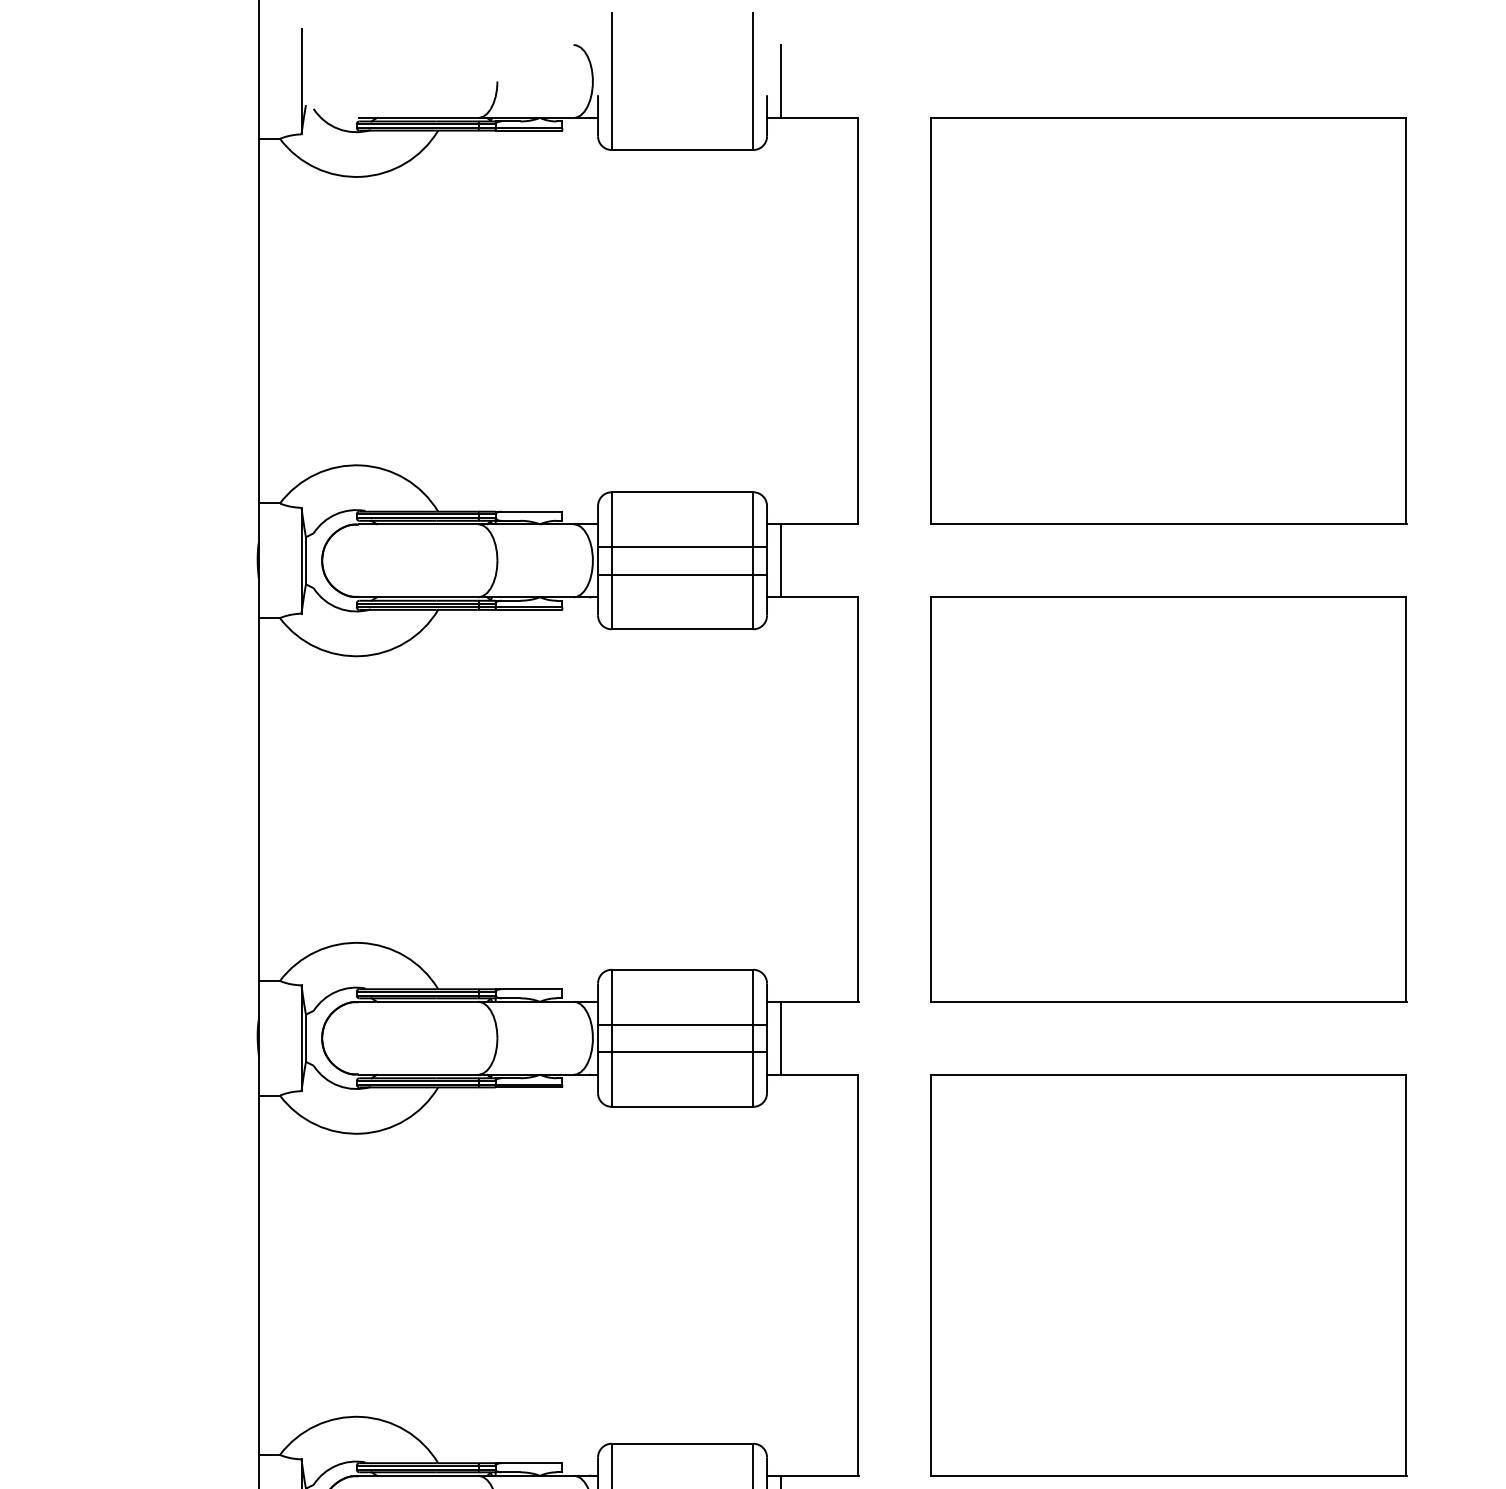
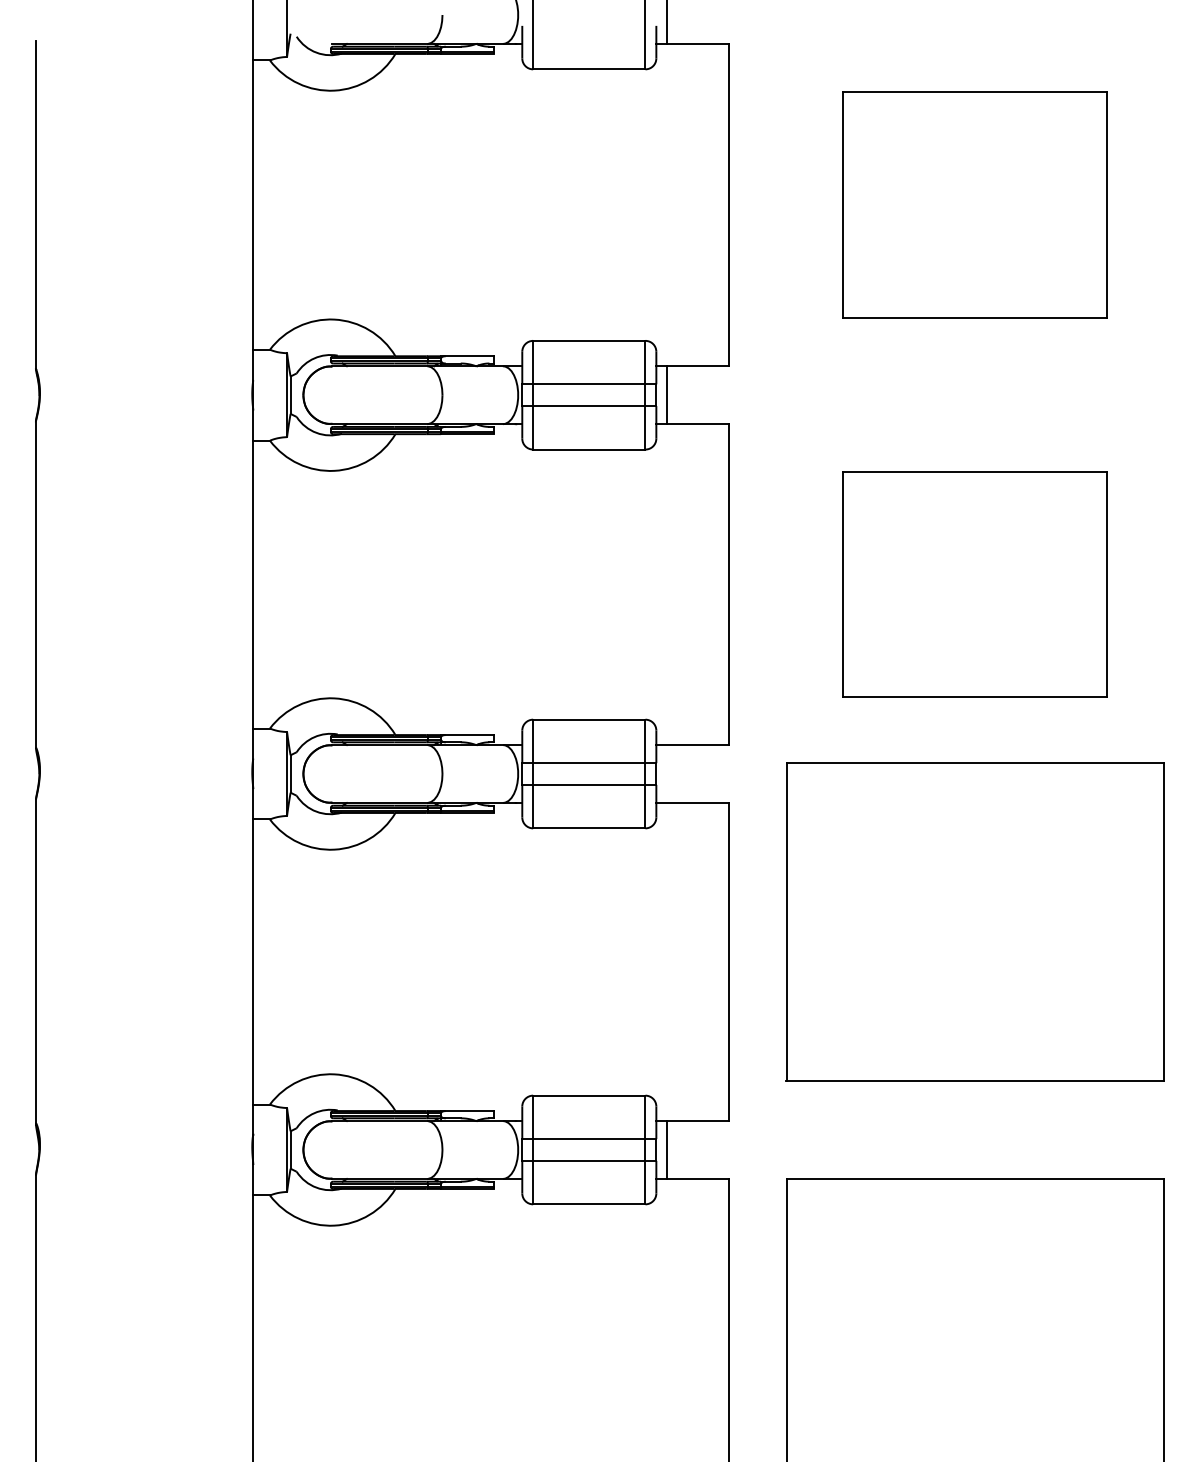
part: (1169, 320) -> (975, 204), size x0.7
part: (1169, 799) -> (975, 584), size x0.7
line: (781, 1038) -> (667, 774), removed
part: (1168, 1274) -> (974, 921), moved

